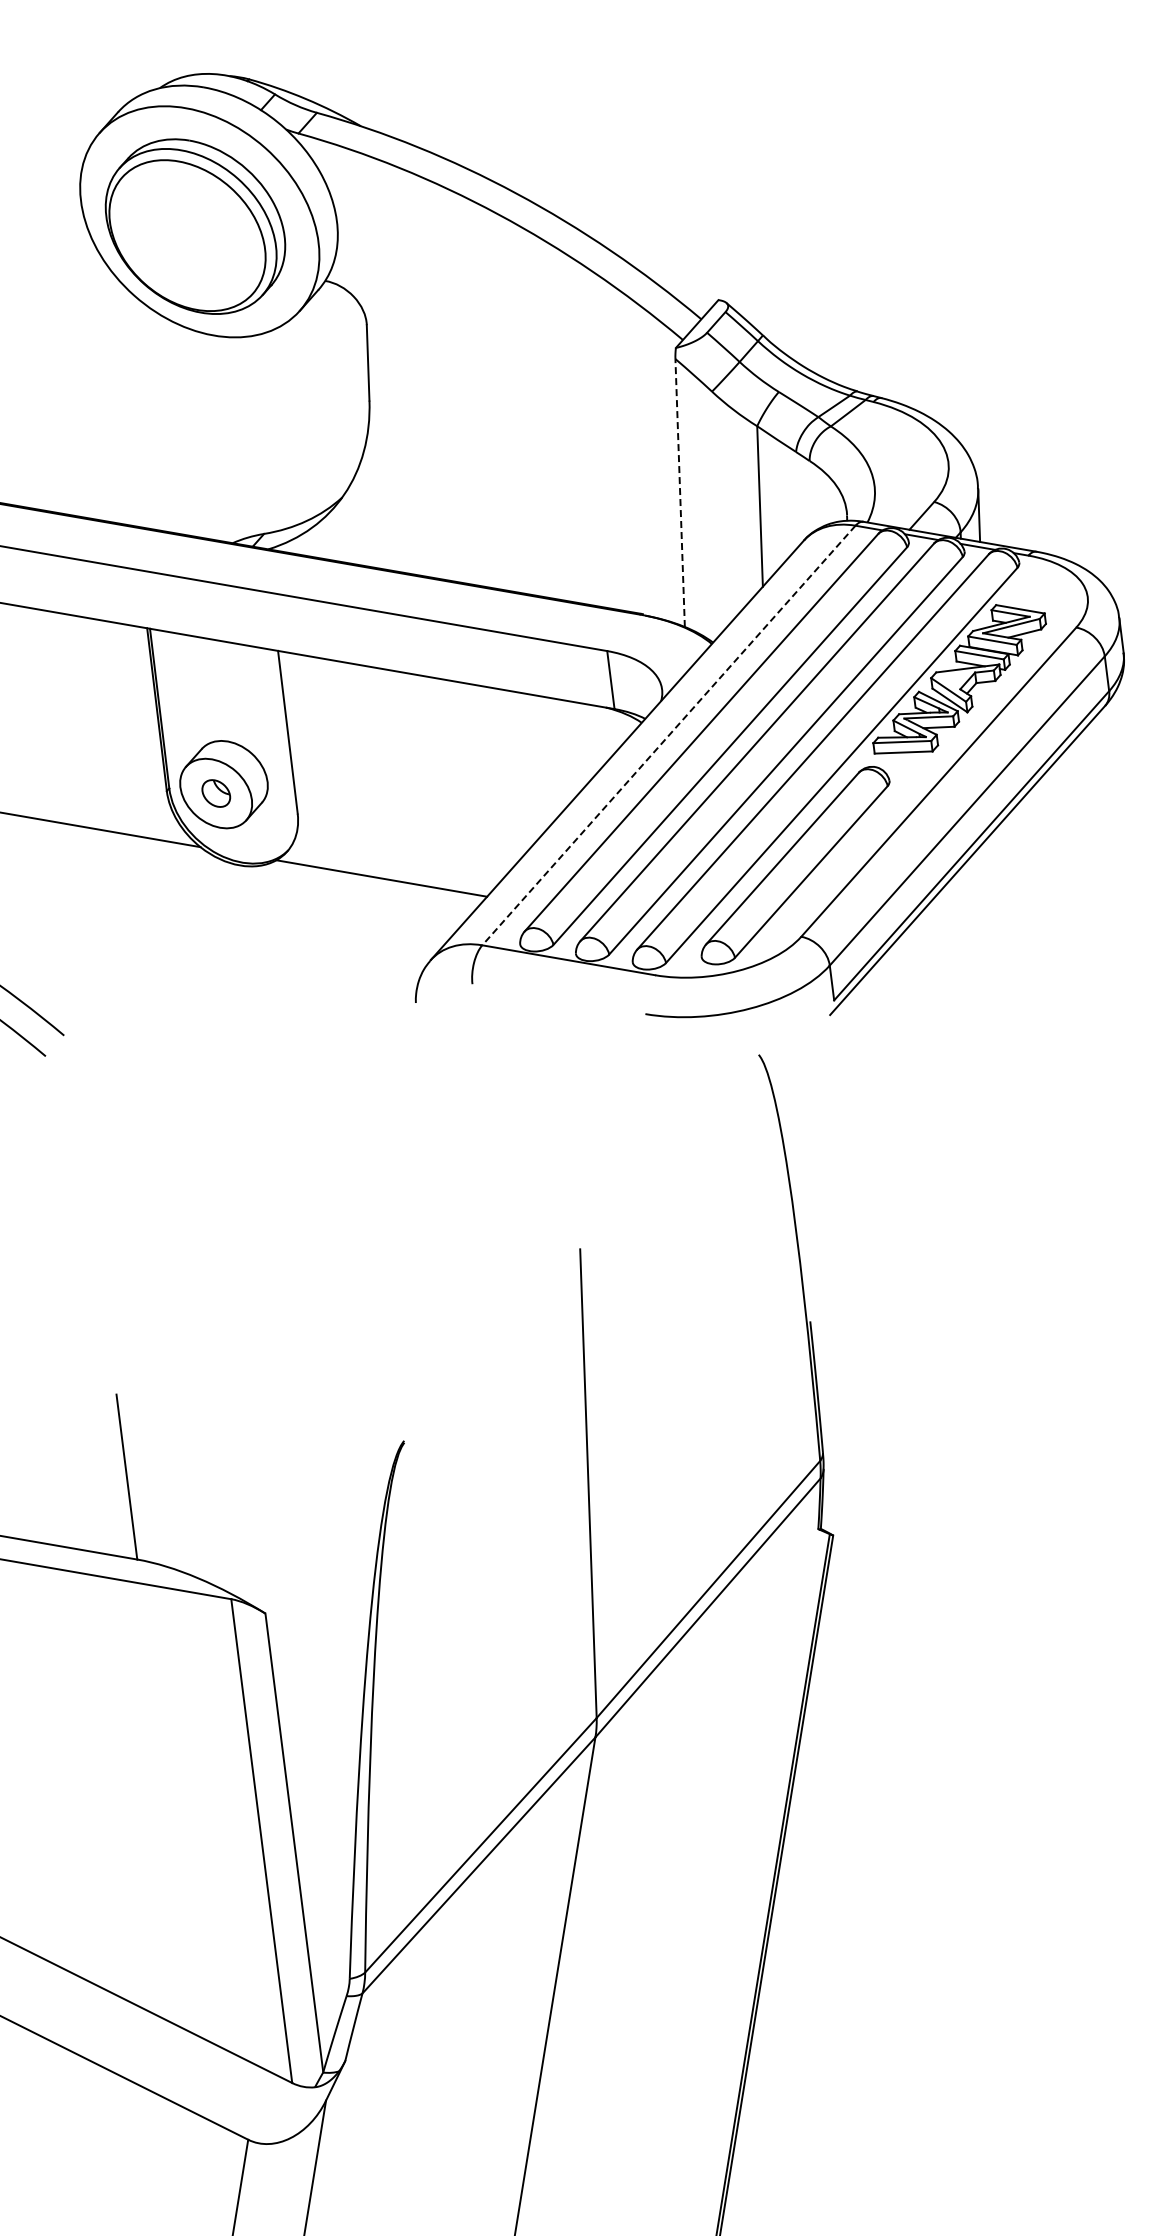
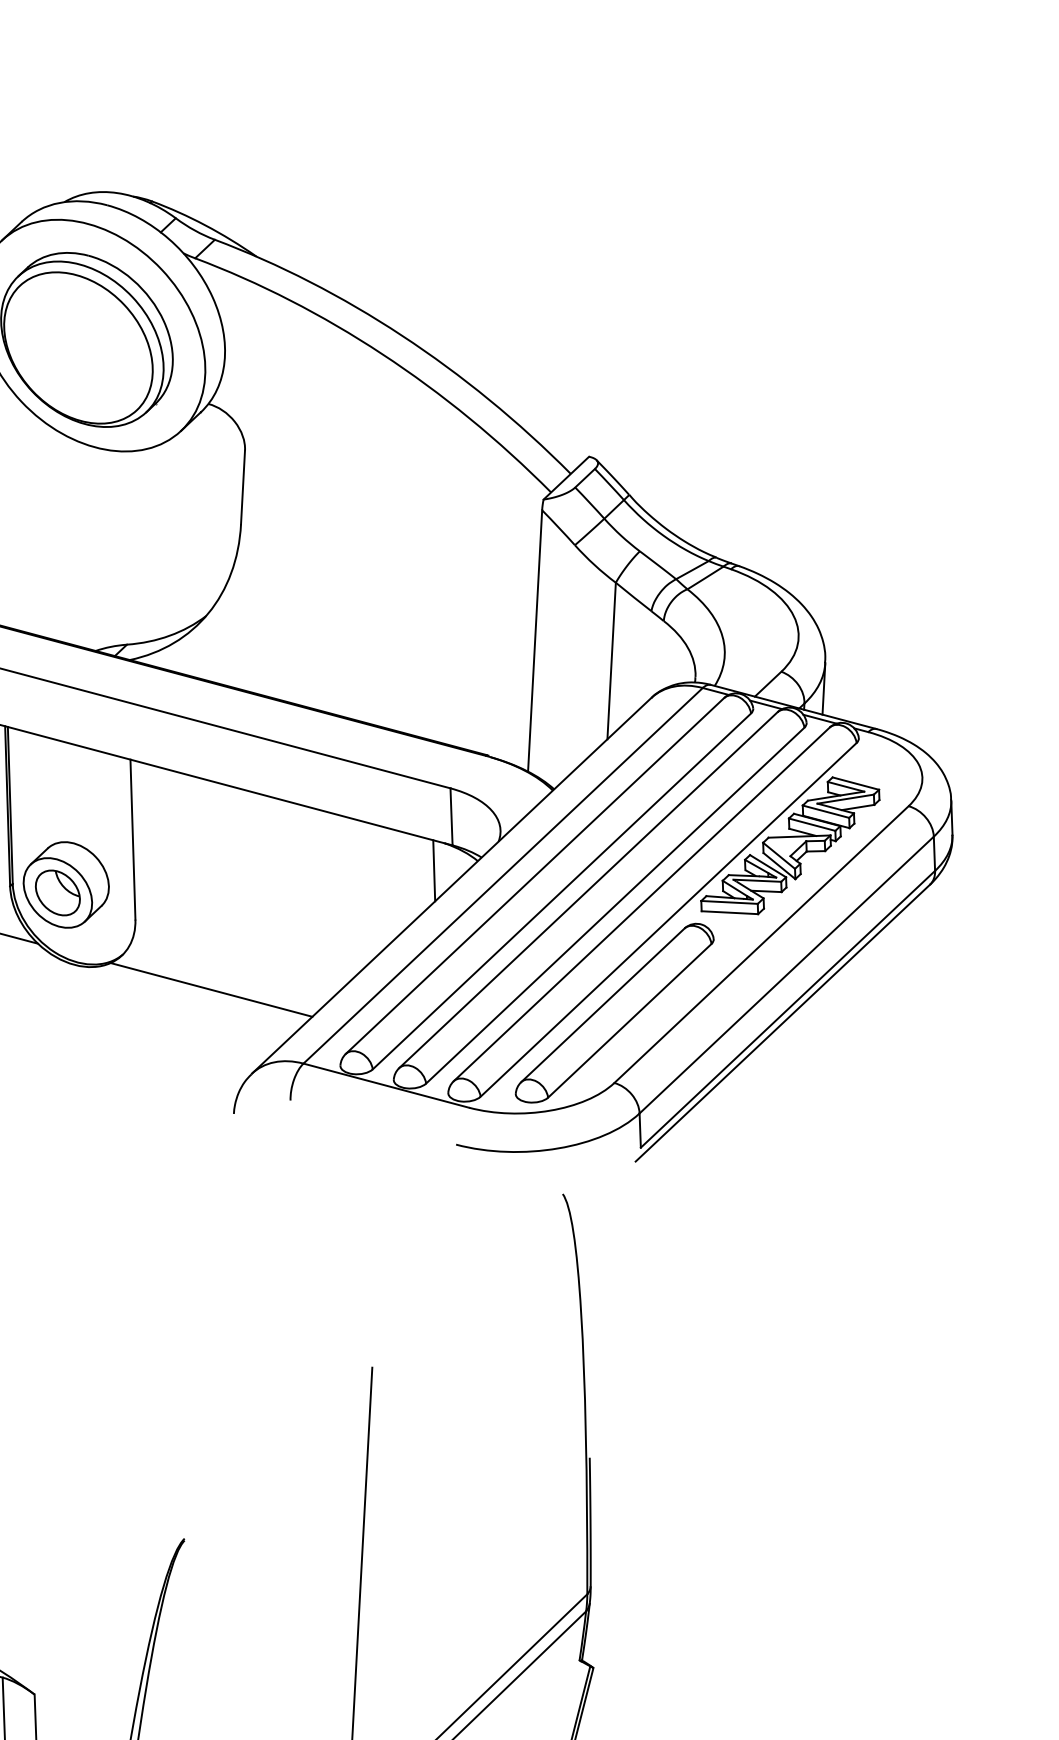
line: (680, 492) -> (535, 640), dashed -> solid
line: (668, 735) -> (502, 875), dashed -> solid
line: (597, 736) -> (433, 870), added
part: (216, 793) -> (58, 892), size x1.67

